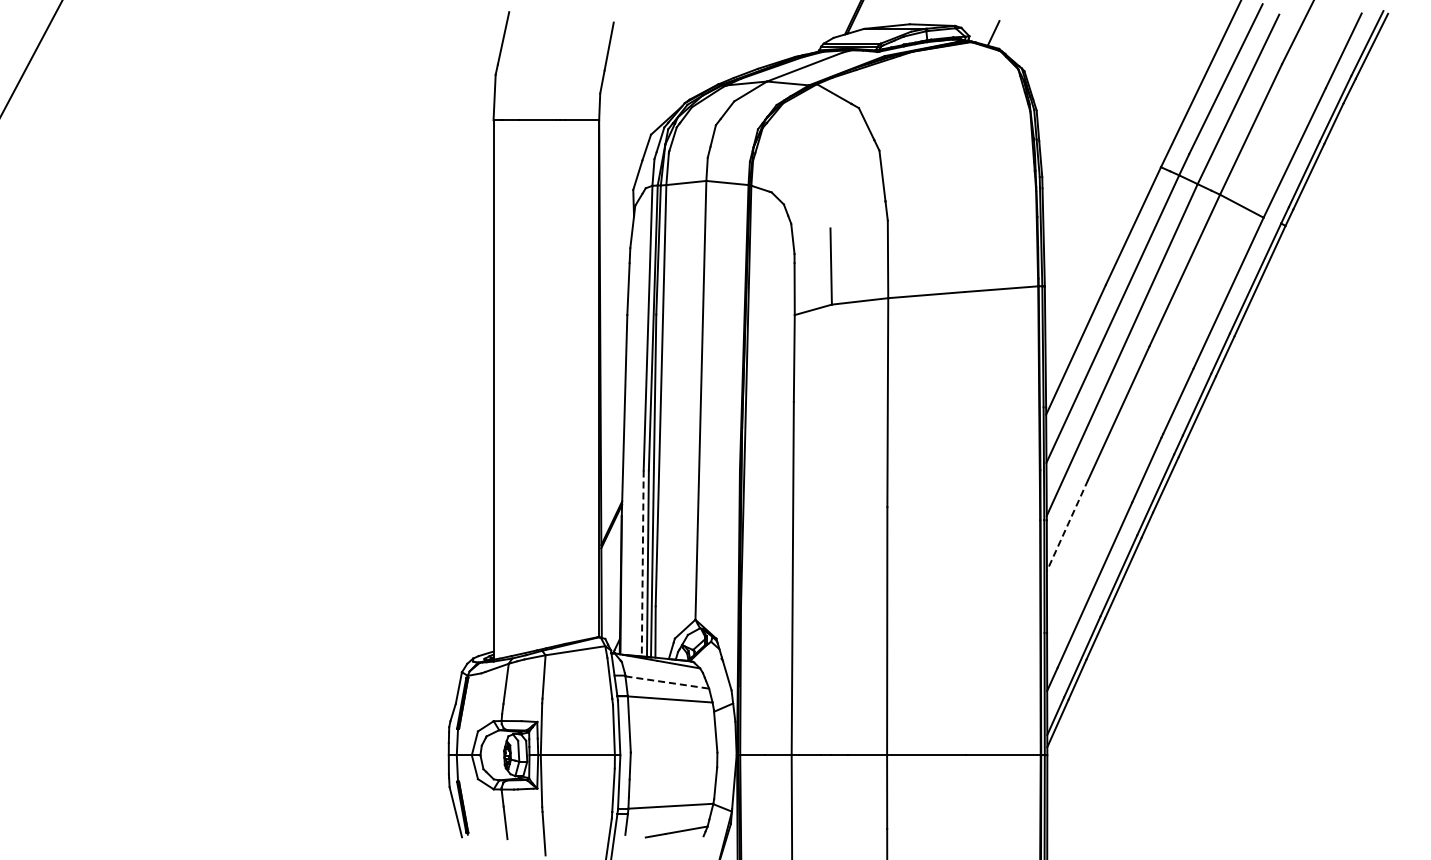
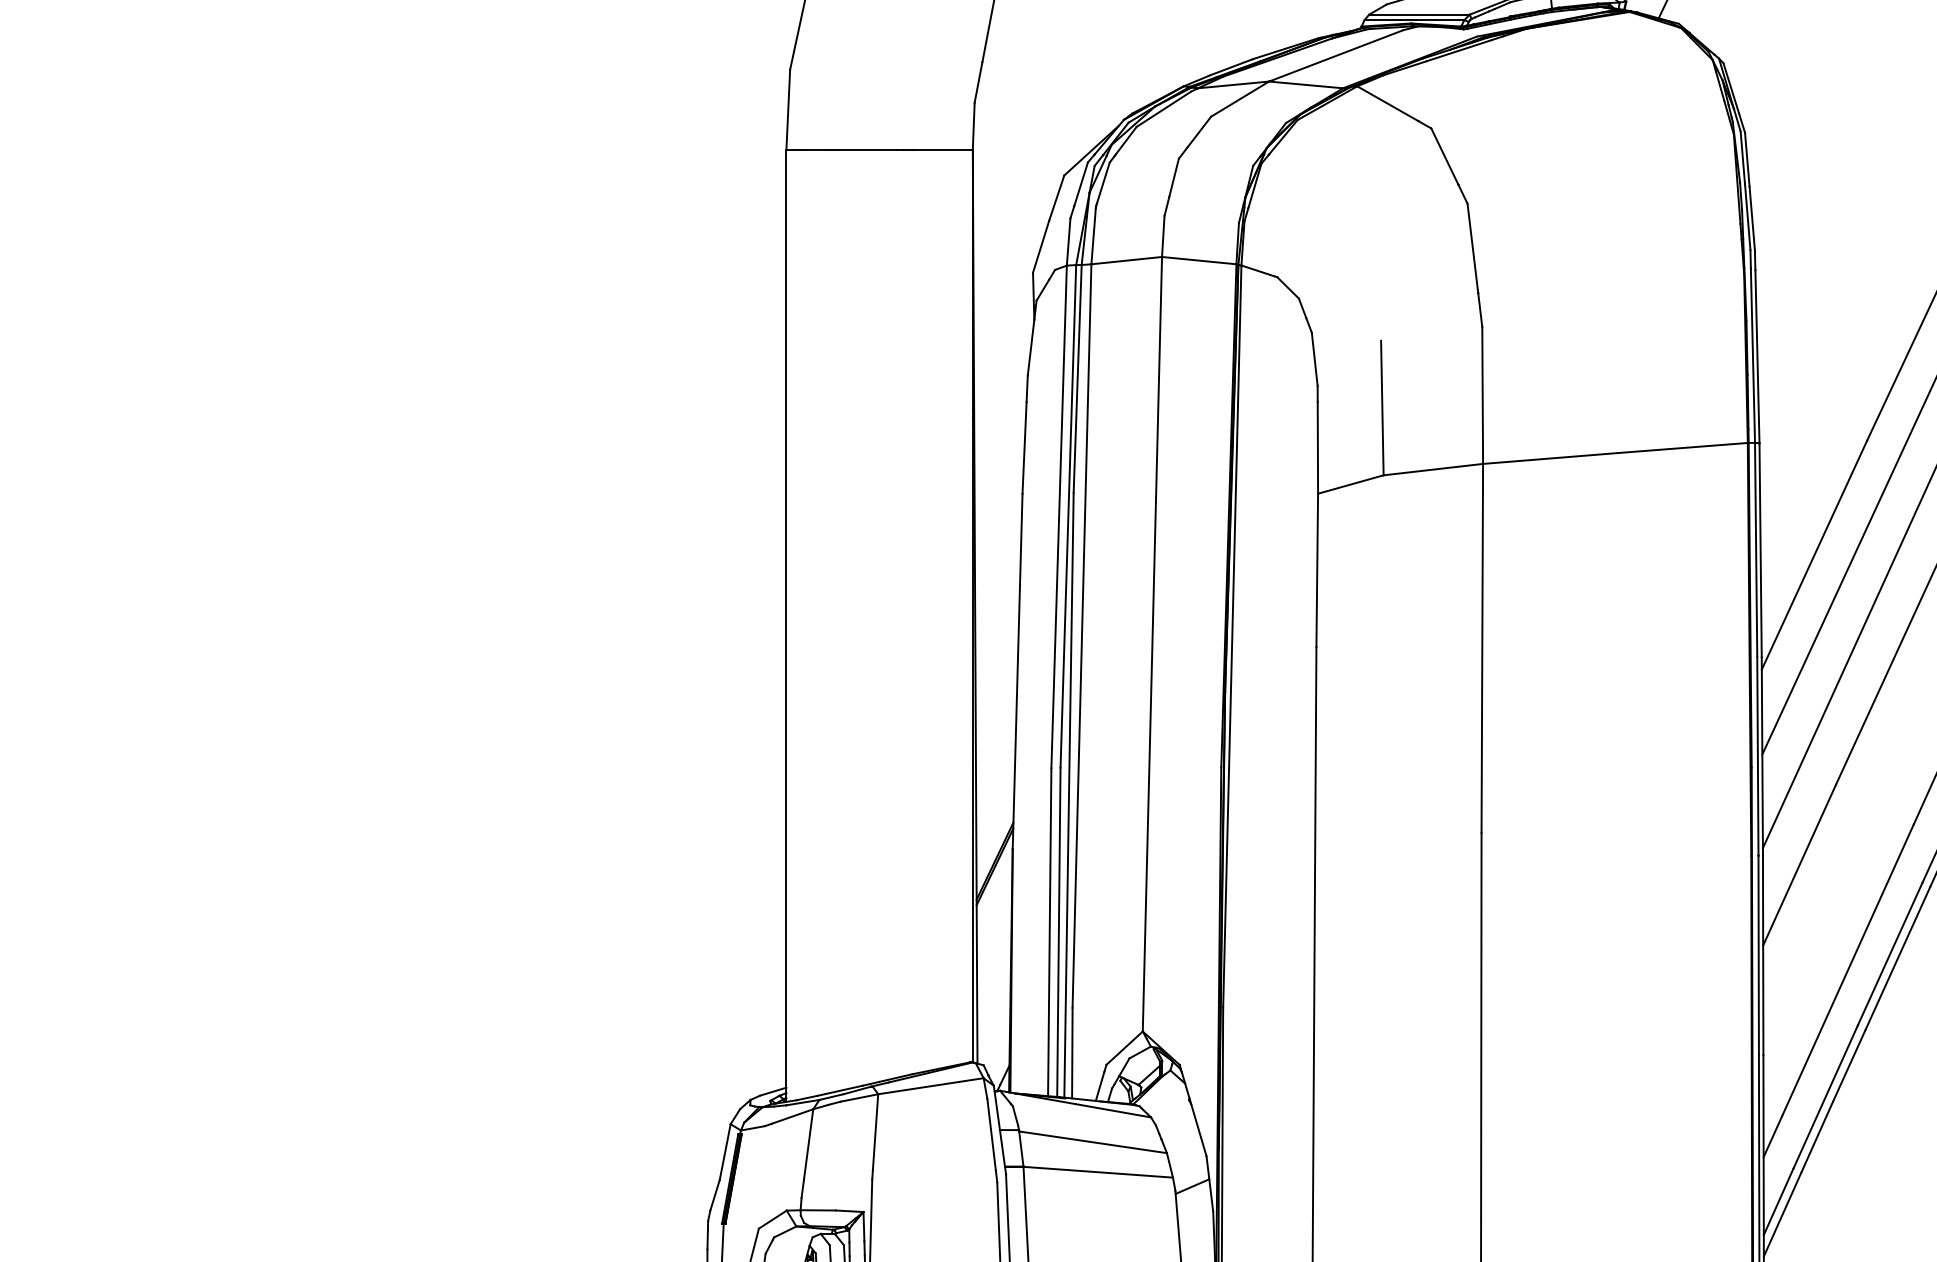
line: (1067, 525) -> (1799, 865), dashed -> solid
line: (642, 563) -> (1049, 932), dashed -> solid
line: (667, 682) -> (1093, 1142), dashed -> solid

